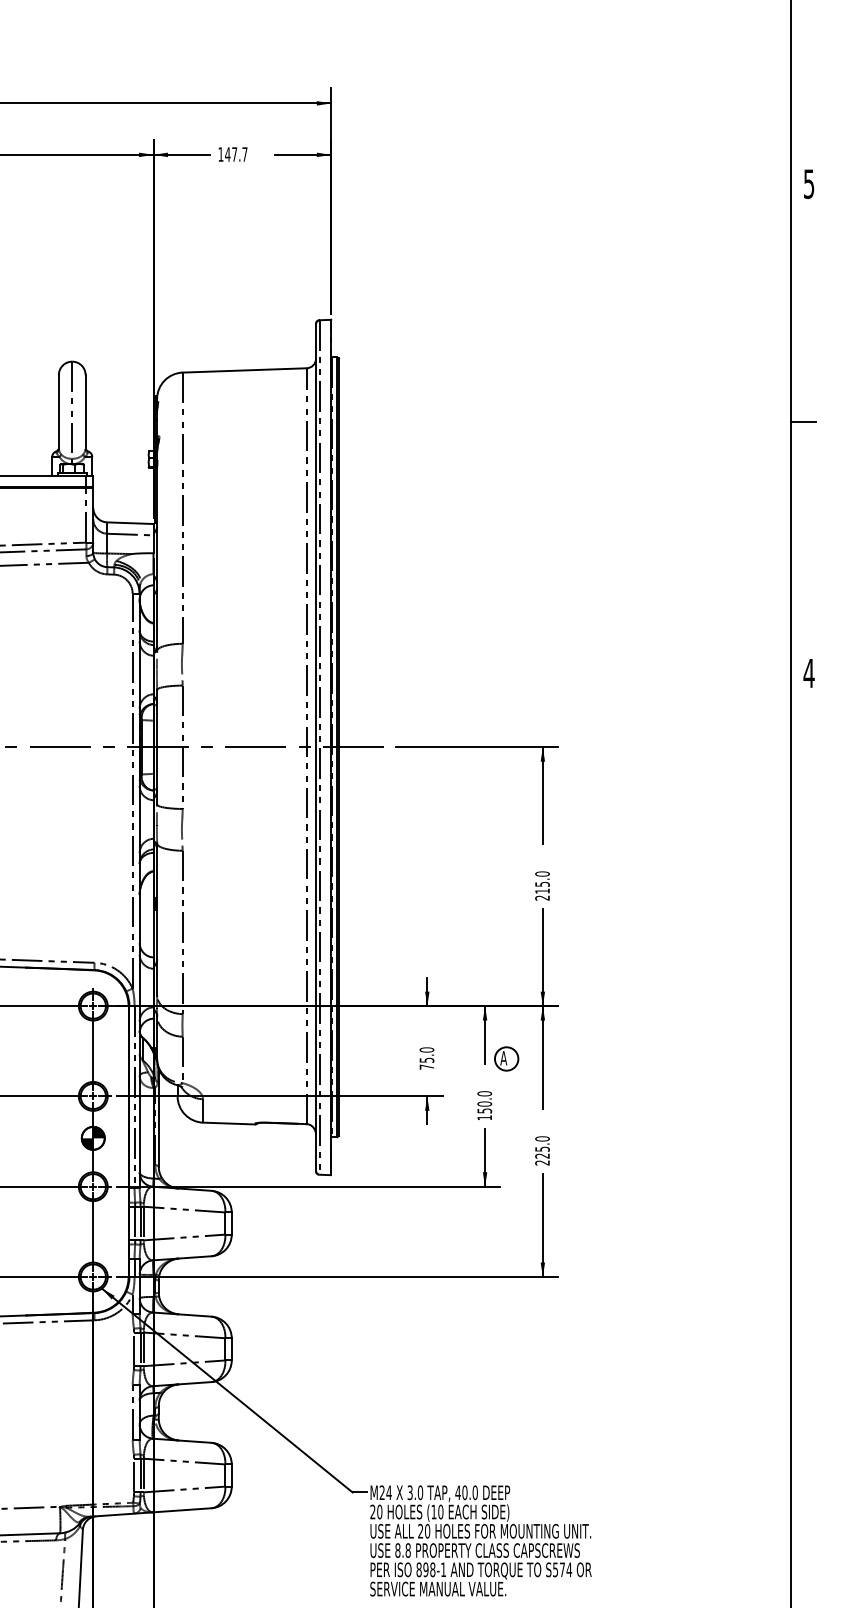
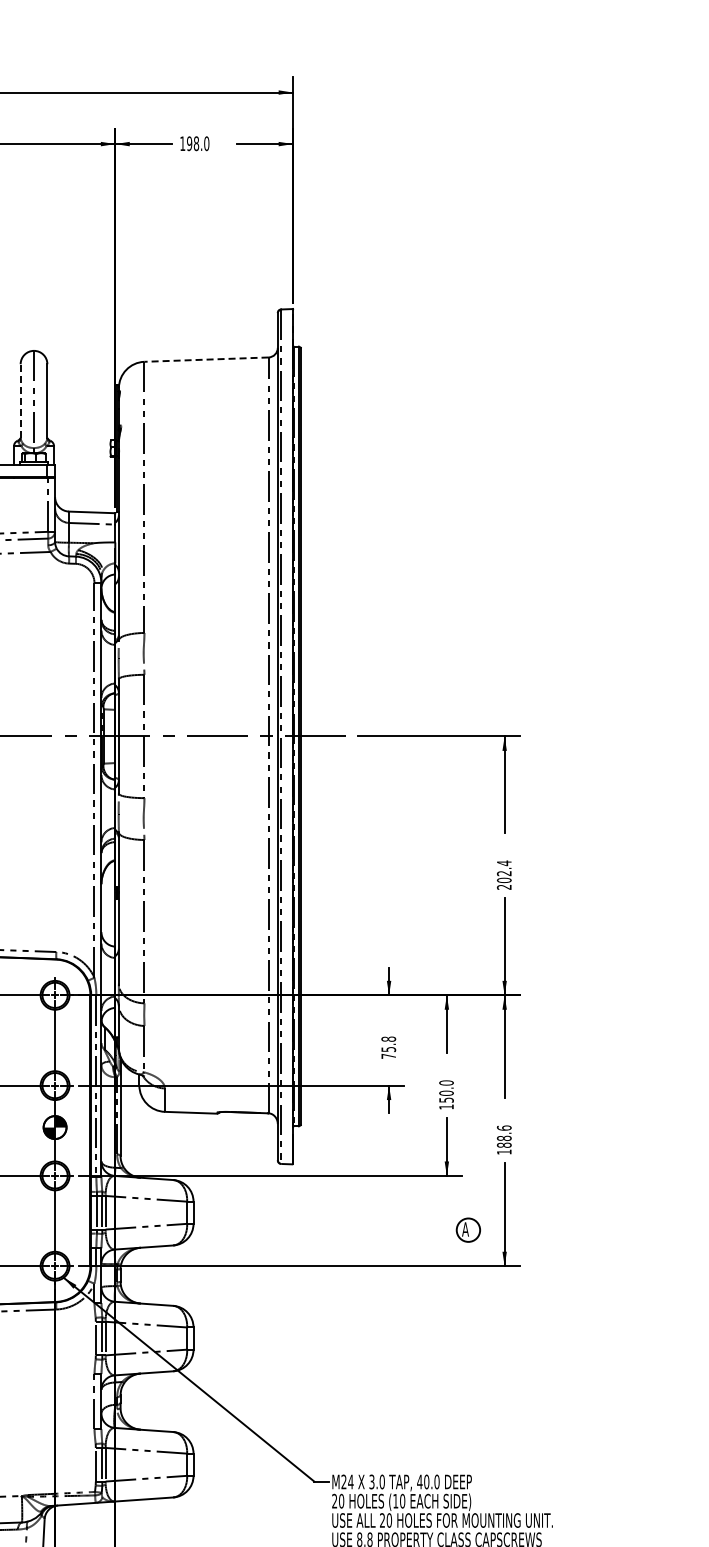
text: (236, 154) -> (198, 143), 147.7 -> 198.0
line: (244, 370) -> (206, 359), solid -> dashed
line: (58, 411) -> (20, 400), solid -> dashed
text: (542, 882) -> (504, 871), 215.0 -> 202.4
text: (426, 1049) -> (388, 1038), 75.0 -> 75.8
part: (506, 1058) -> (468, 1229), moved
text: (542, 1150) -> (504, 1139), 225.0 -> 188.6

